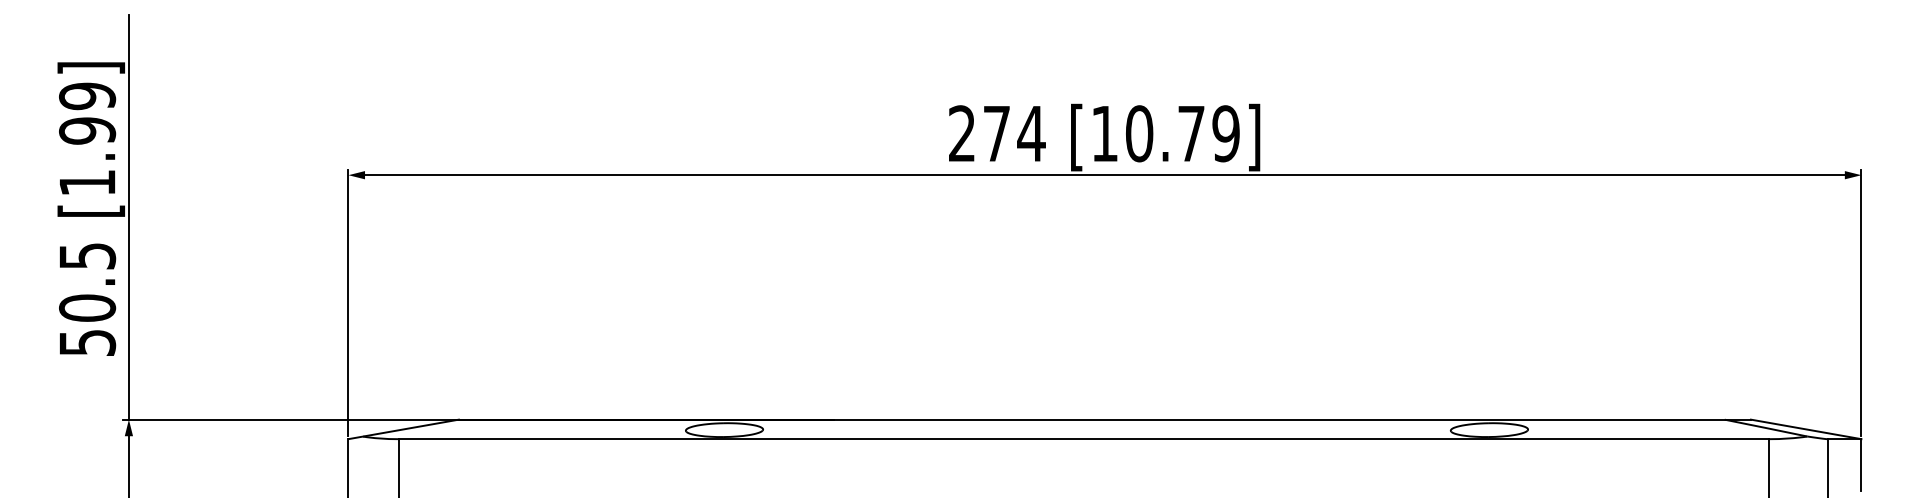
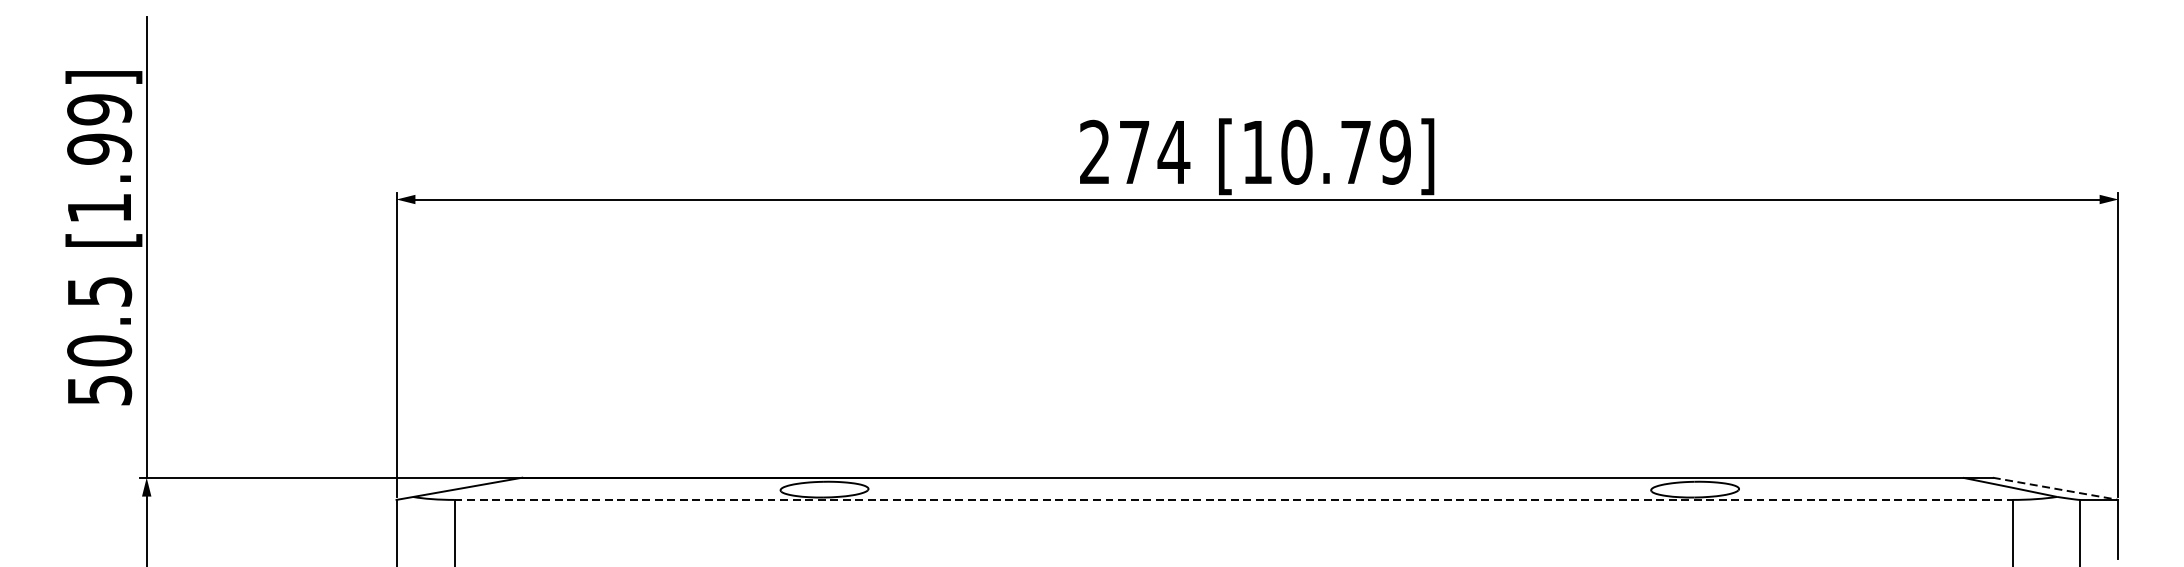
line: (1806, 429) -> (2055, 488), solid -> dashed
line: (1083, 439) -> (1233, 500), solid -> dashed

